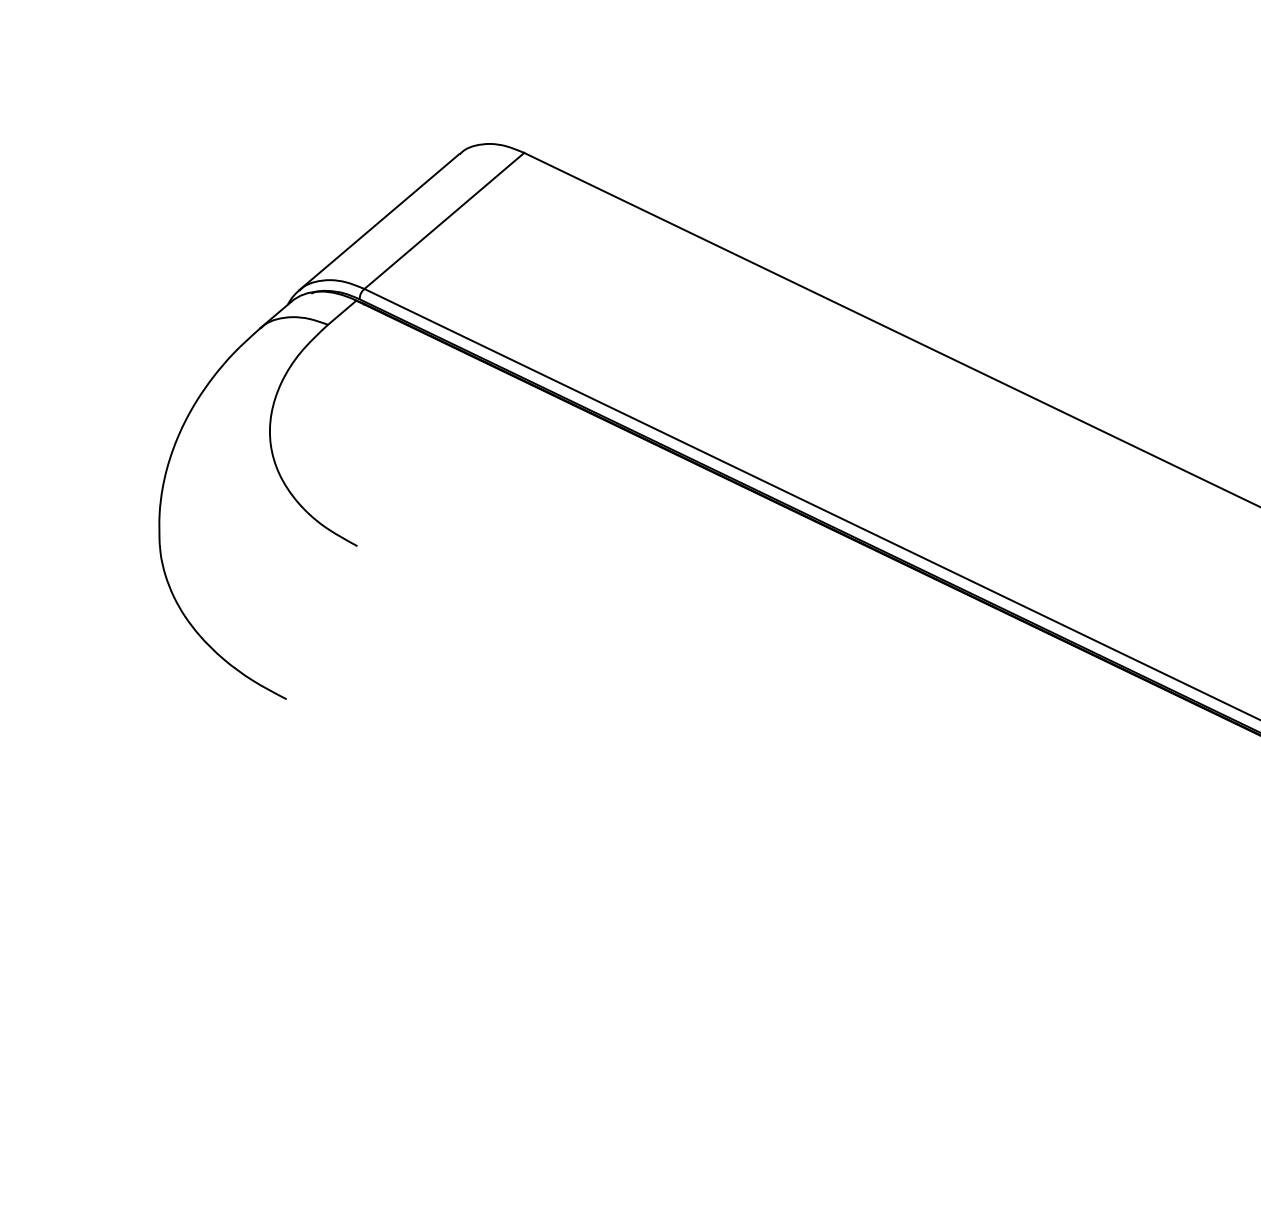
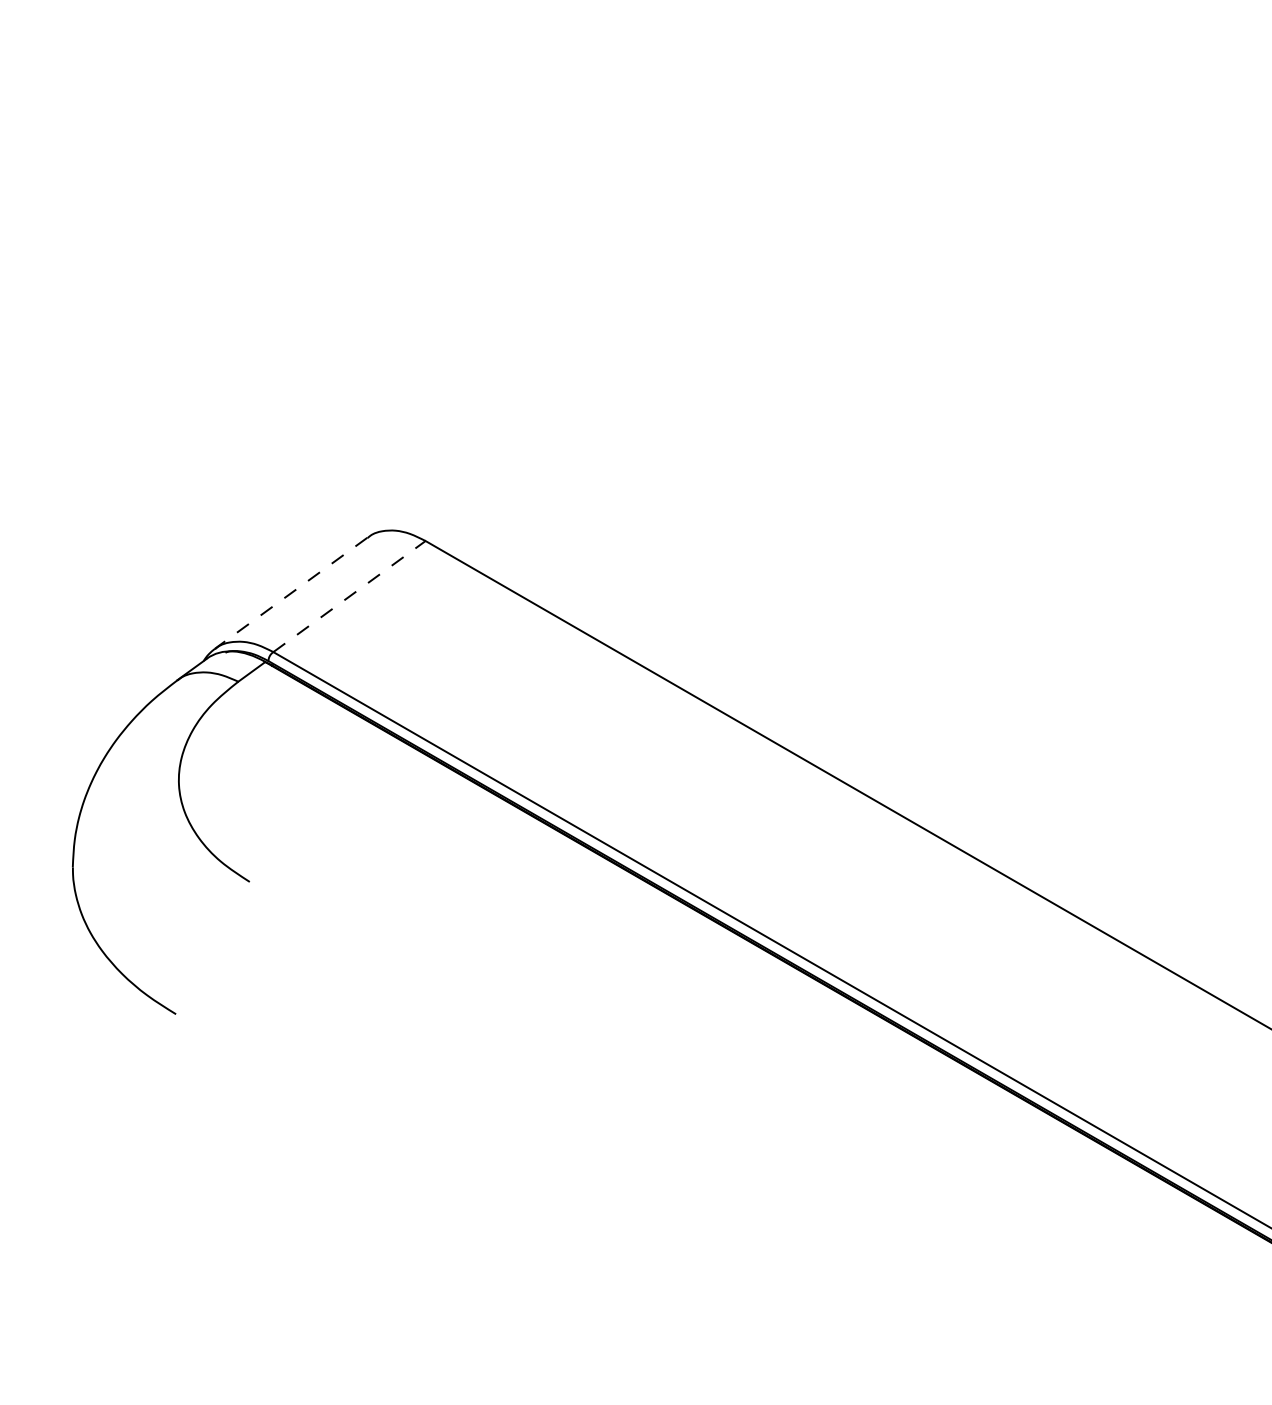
line: (444, 220) -> (349, 596), solid -> dashed
line: (378, 222) -> (290, 593), solid -> dashed

